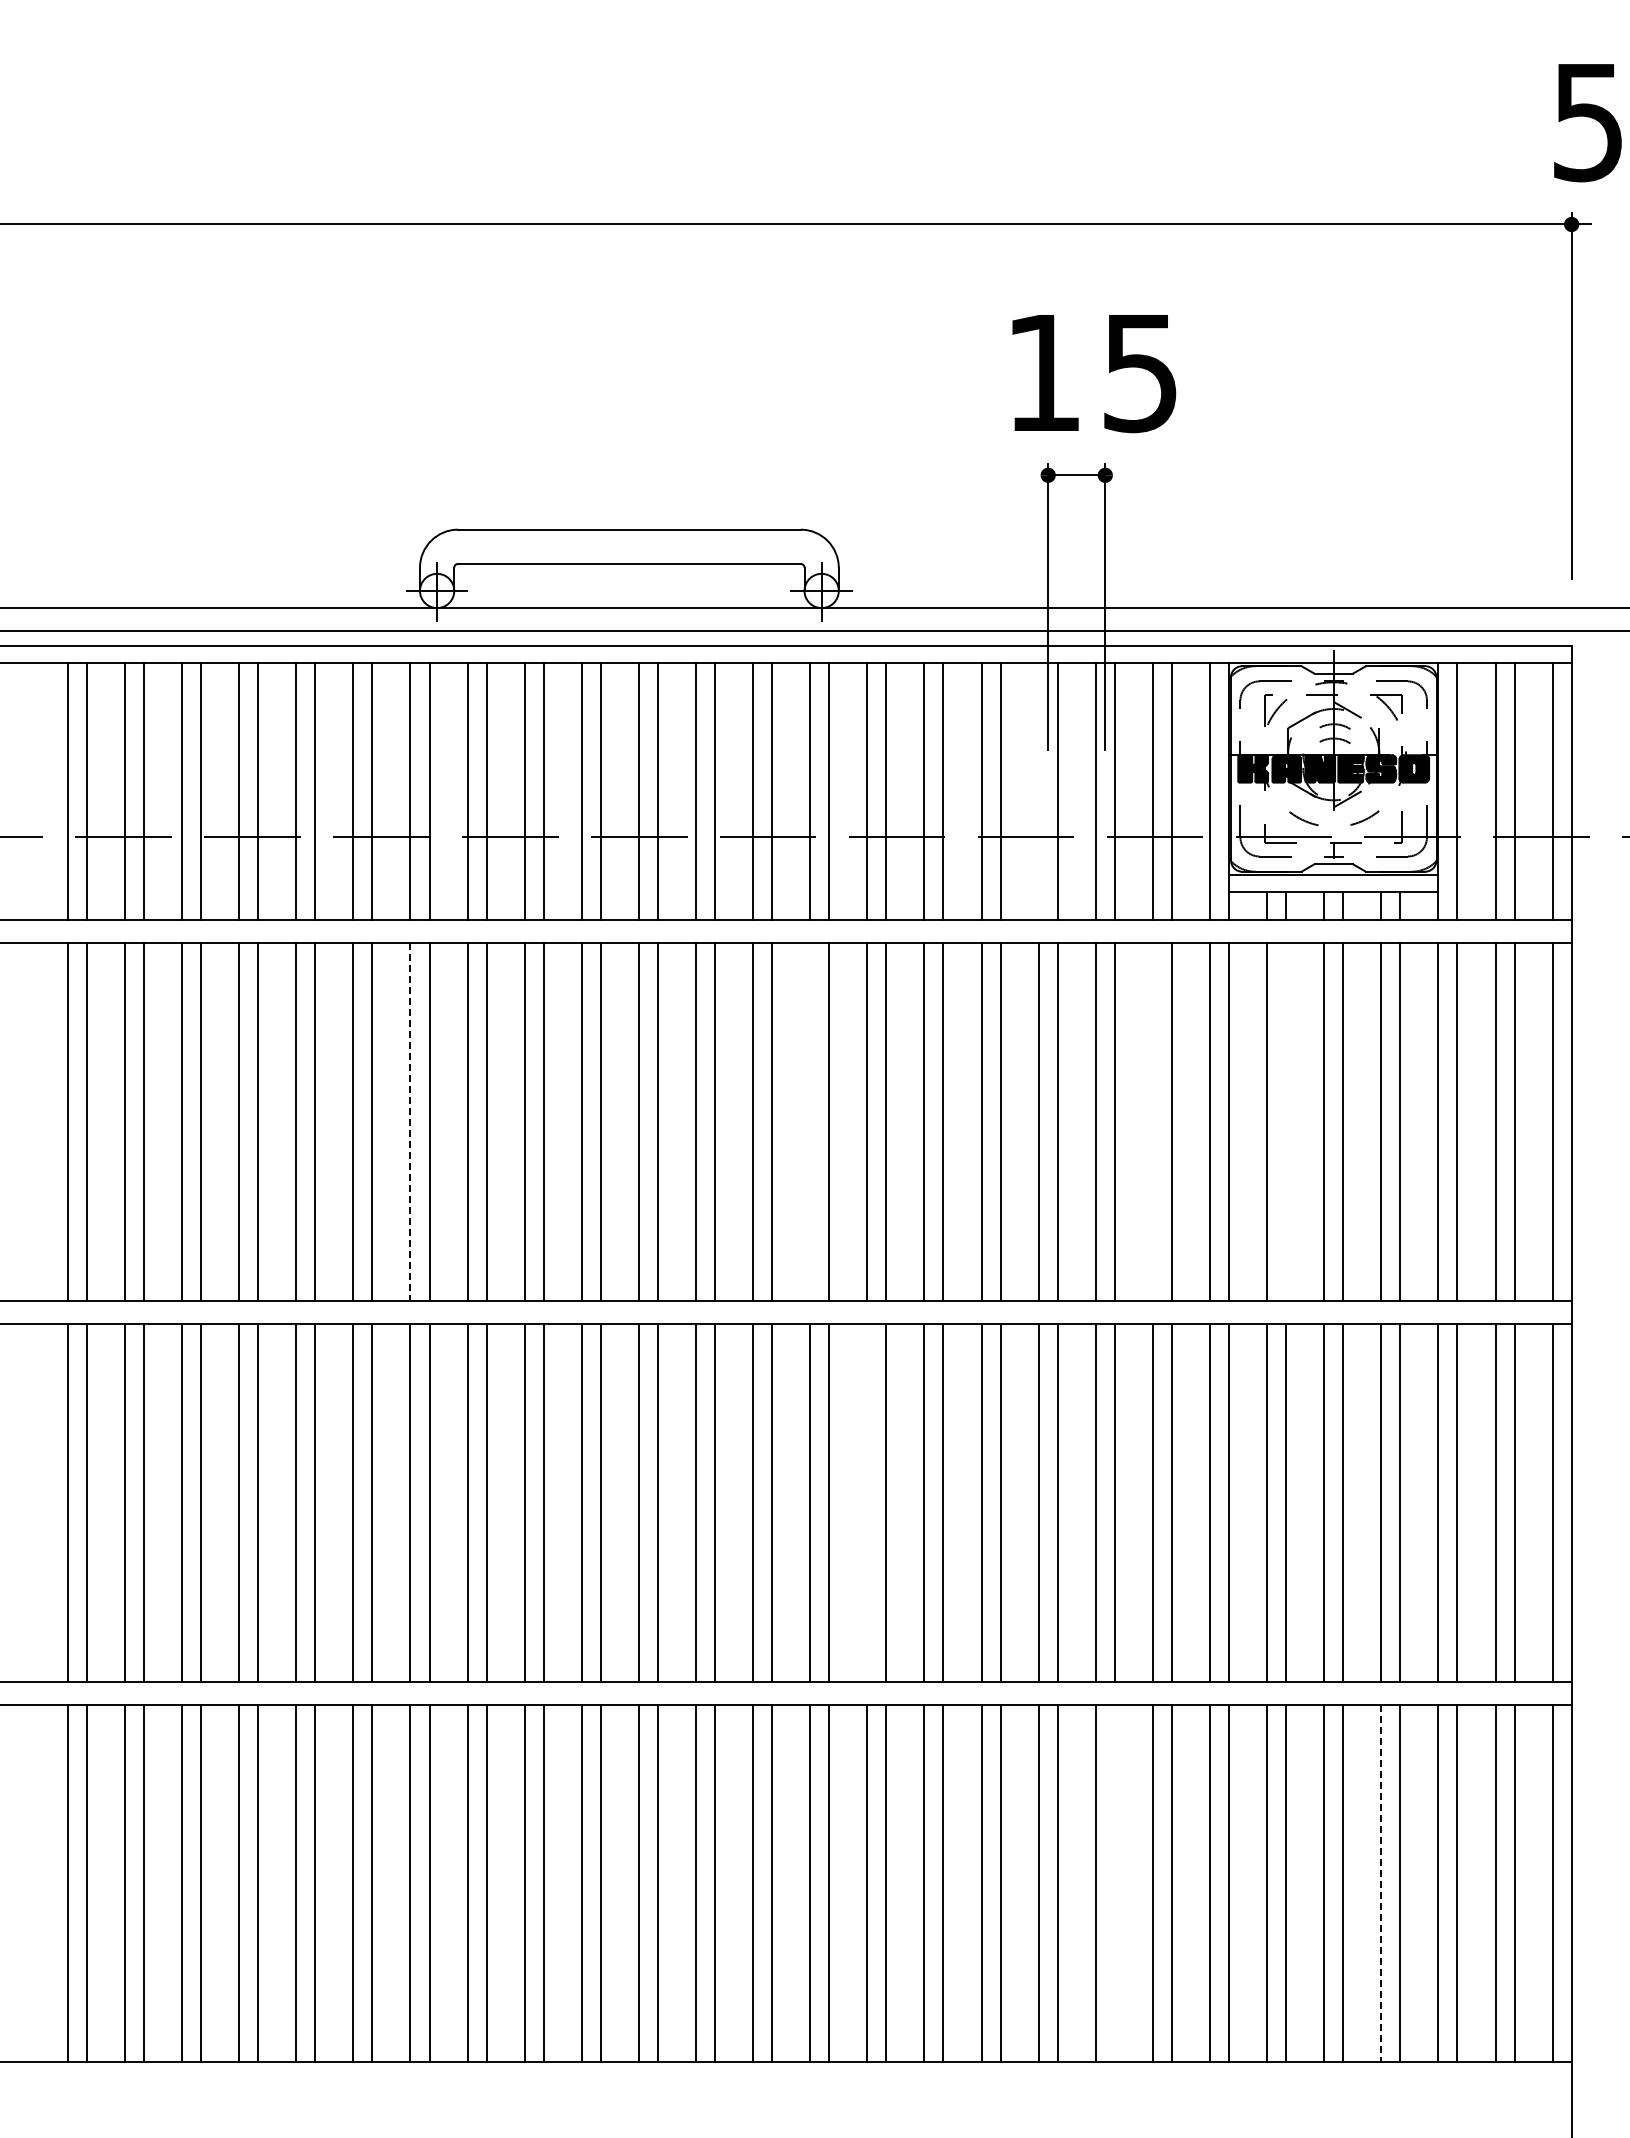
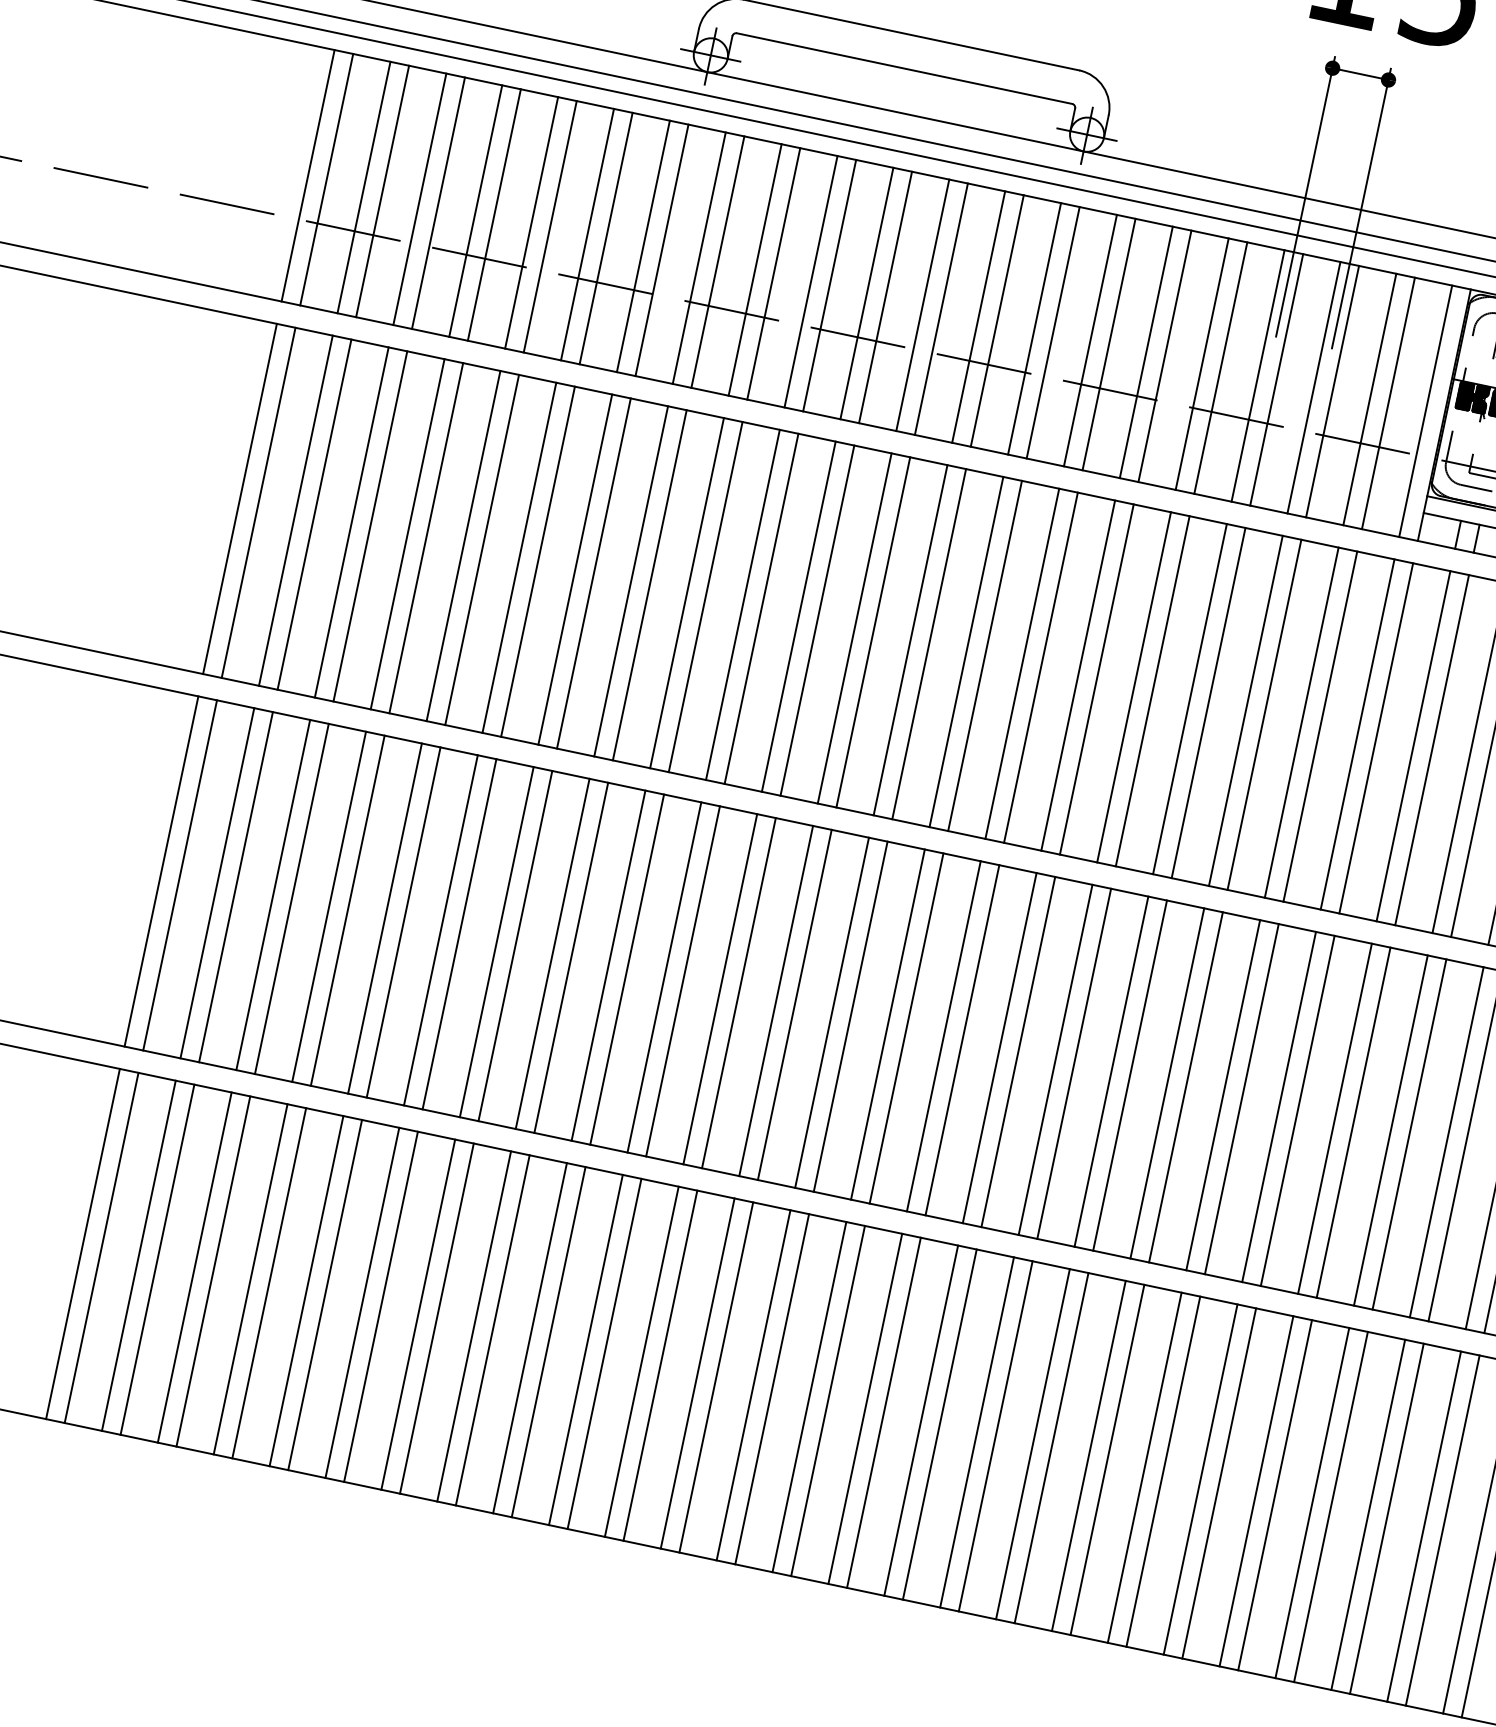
line: (1038, 791) -> (1257, 375), added
line: (410, 1122) -> (575, 570), dashed -> solid
line: (810, 1122) -> (966, 652), added
line: (1152, 1122) -> (1301, 723), added
line: (1286, 1122) -> (1432, 750), added
line: (867, 1502) -> (944, 1036), added
line: (1114, 1883) -> (1107, 1459), added
line: (1381, 1883) -> (1368, 1514), dashed -> solid

